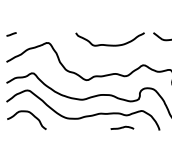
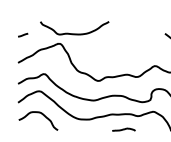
curve: (109, 44) -> (74, 33), moved
curve: (122, 127) -> (124, 129), moved

